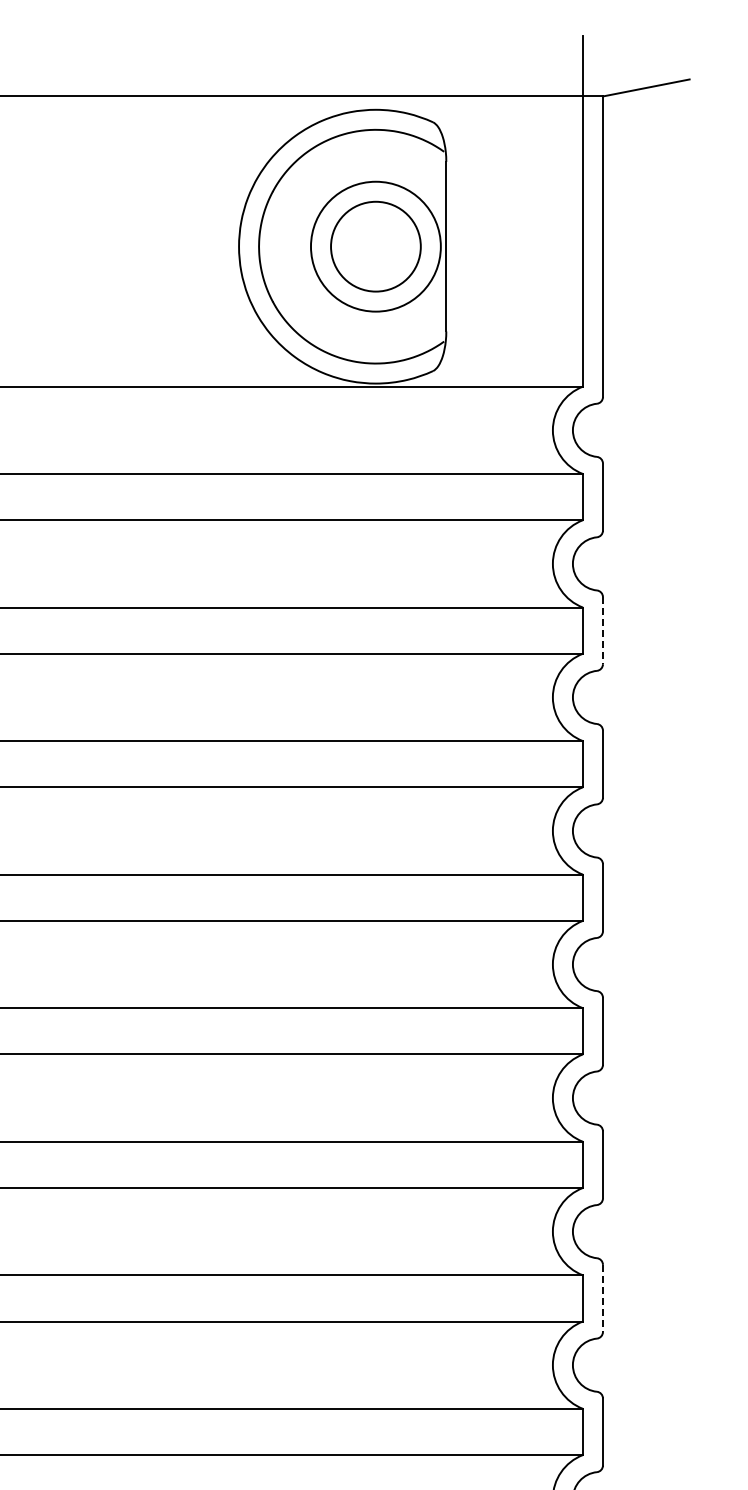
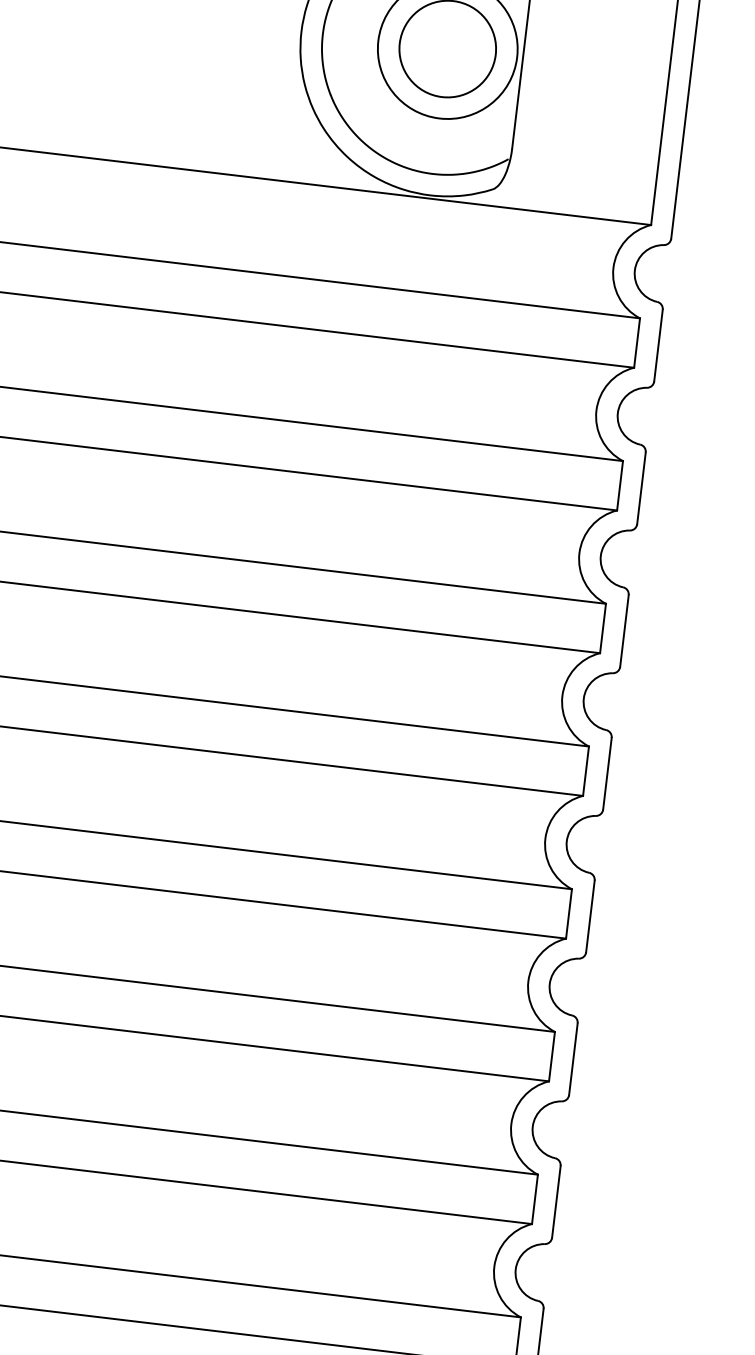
line: (602, 630) -> (640, 488), dashed -> solid
line: (602, 1298) -> (555, 1201), dashed -> solid

